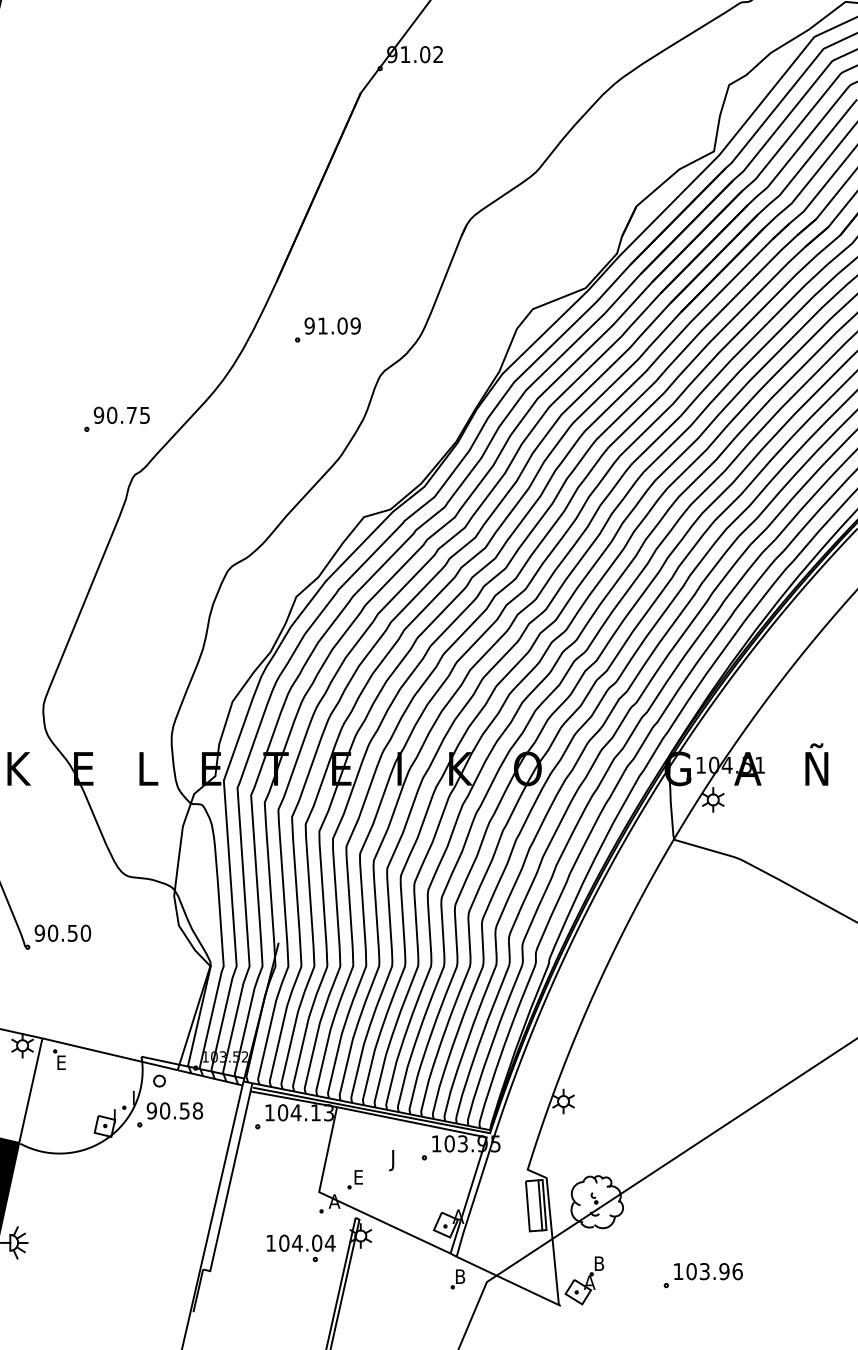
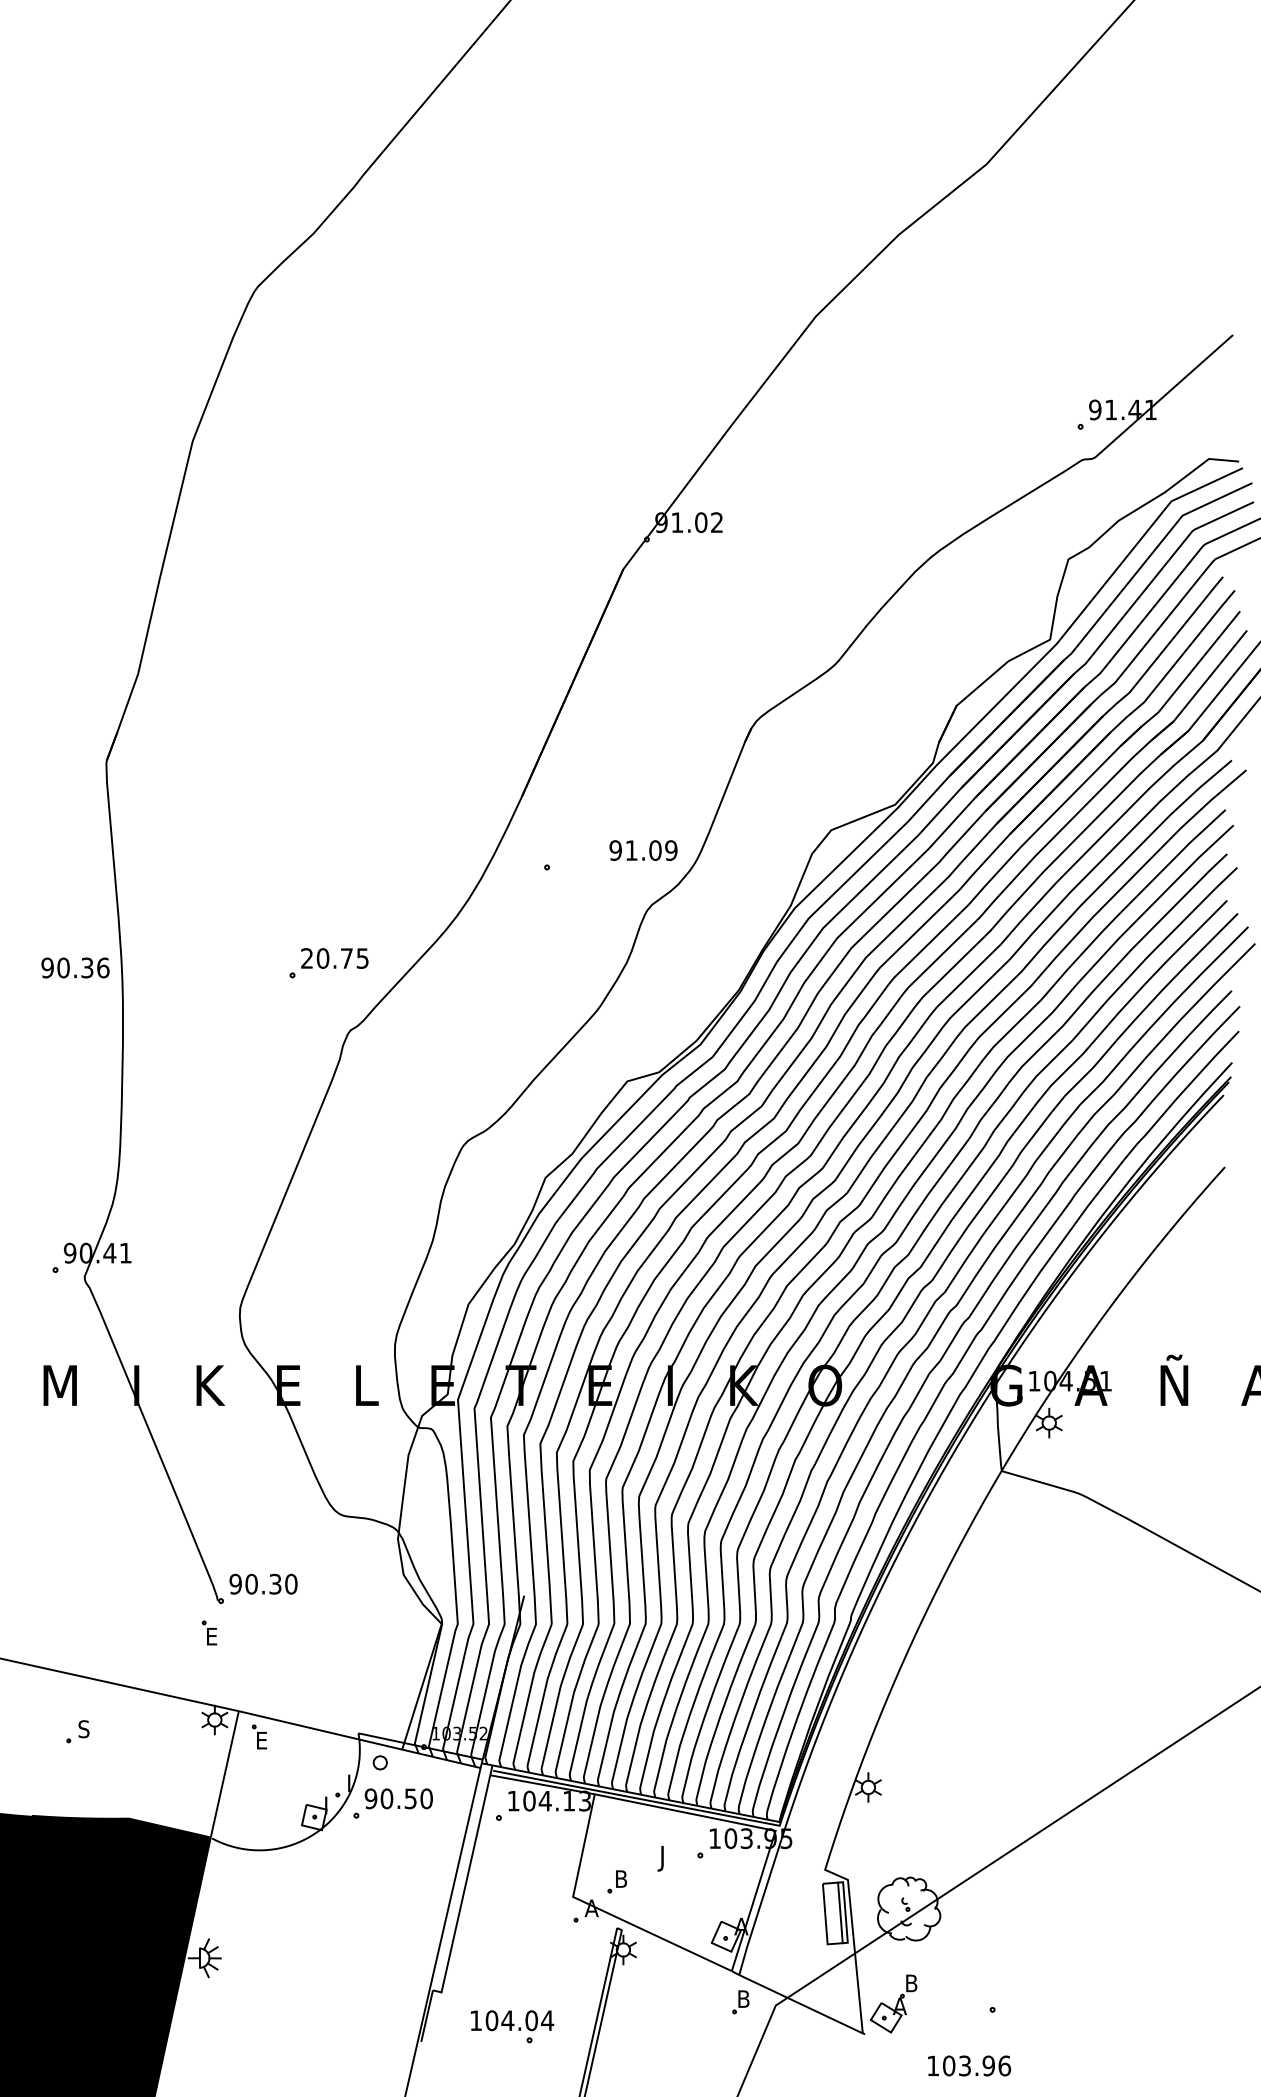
text: (332, 325) -> (643, 850), moved
text: (98, 415) -> (306, 958), 90.75 -> 20.75
text: (72, 932) -> (275, 1583), 90.50 -> 90.30
part: (18, 973) -> (209, 1632), added
text: (197, 1110) -> (426, 1798), 90.58 -> 90.50
text: (361, 1176) -> (624, 1878), E -> B
part: (301, 1248) -> (512, 2026), moved
text: (708, 1271) -> (969, 2065), moved

